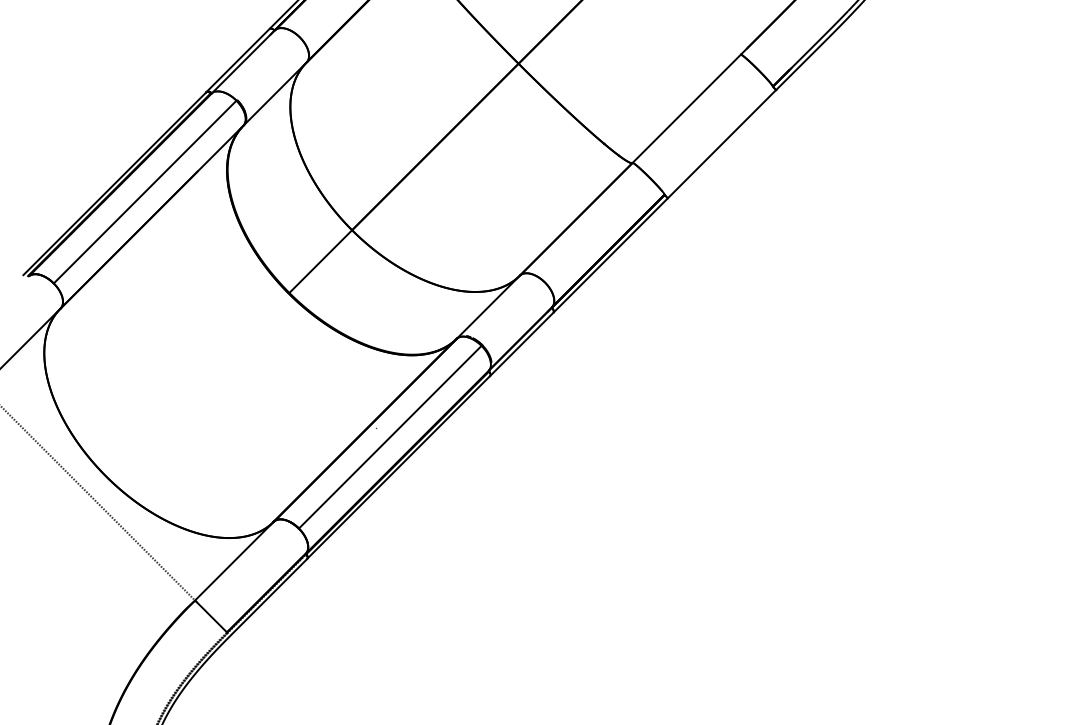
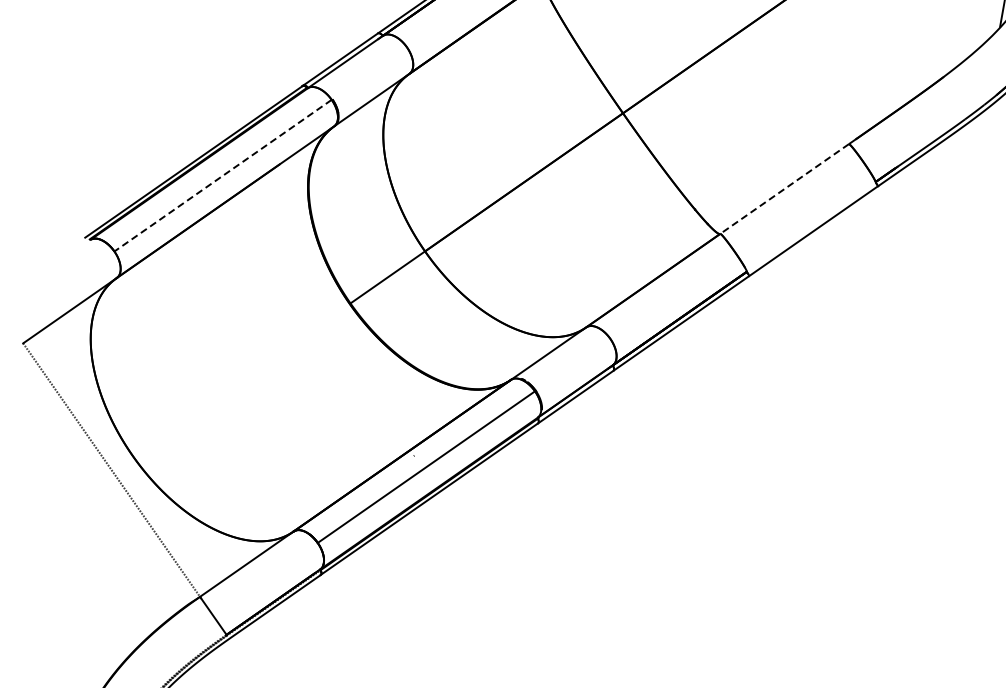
line: (686, 108) -> (784, 188), solid -> dashed
line: (144, 192) -> (222, 175), solid -> dashed

